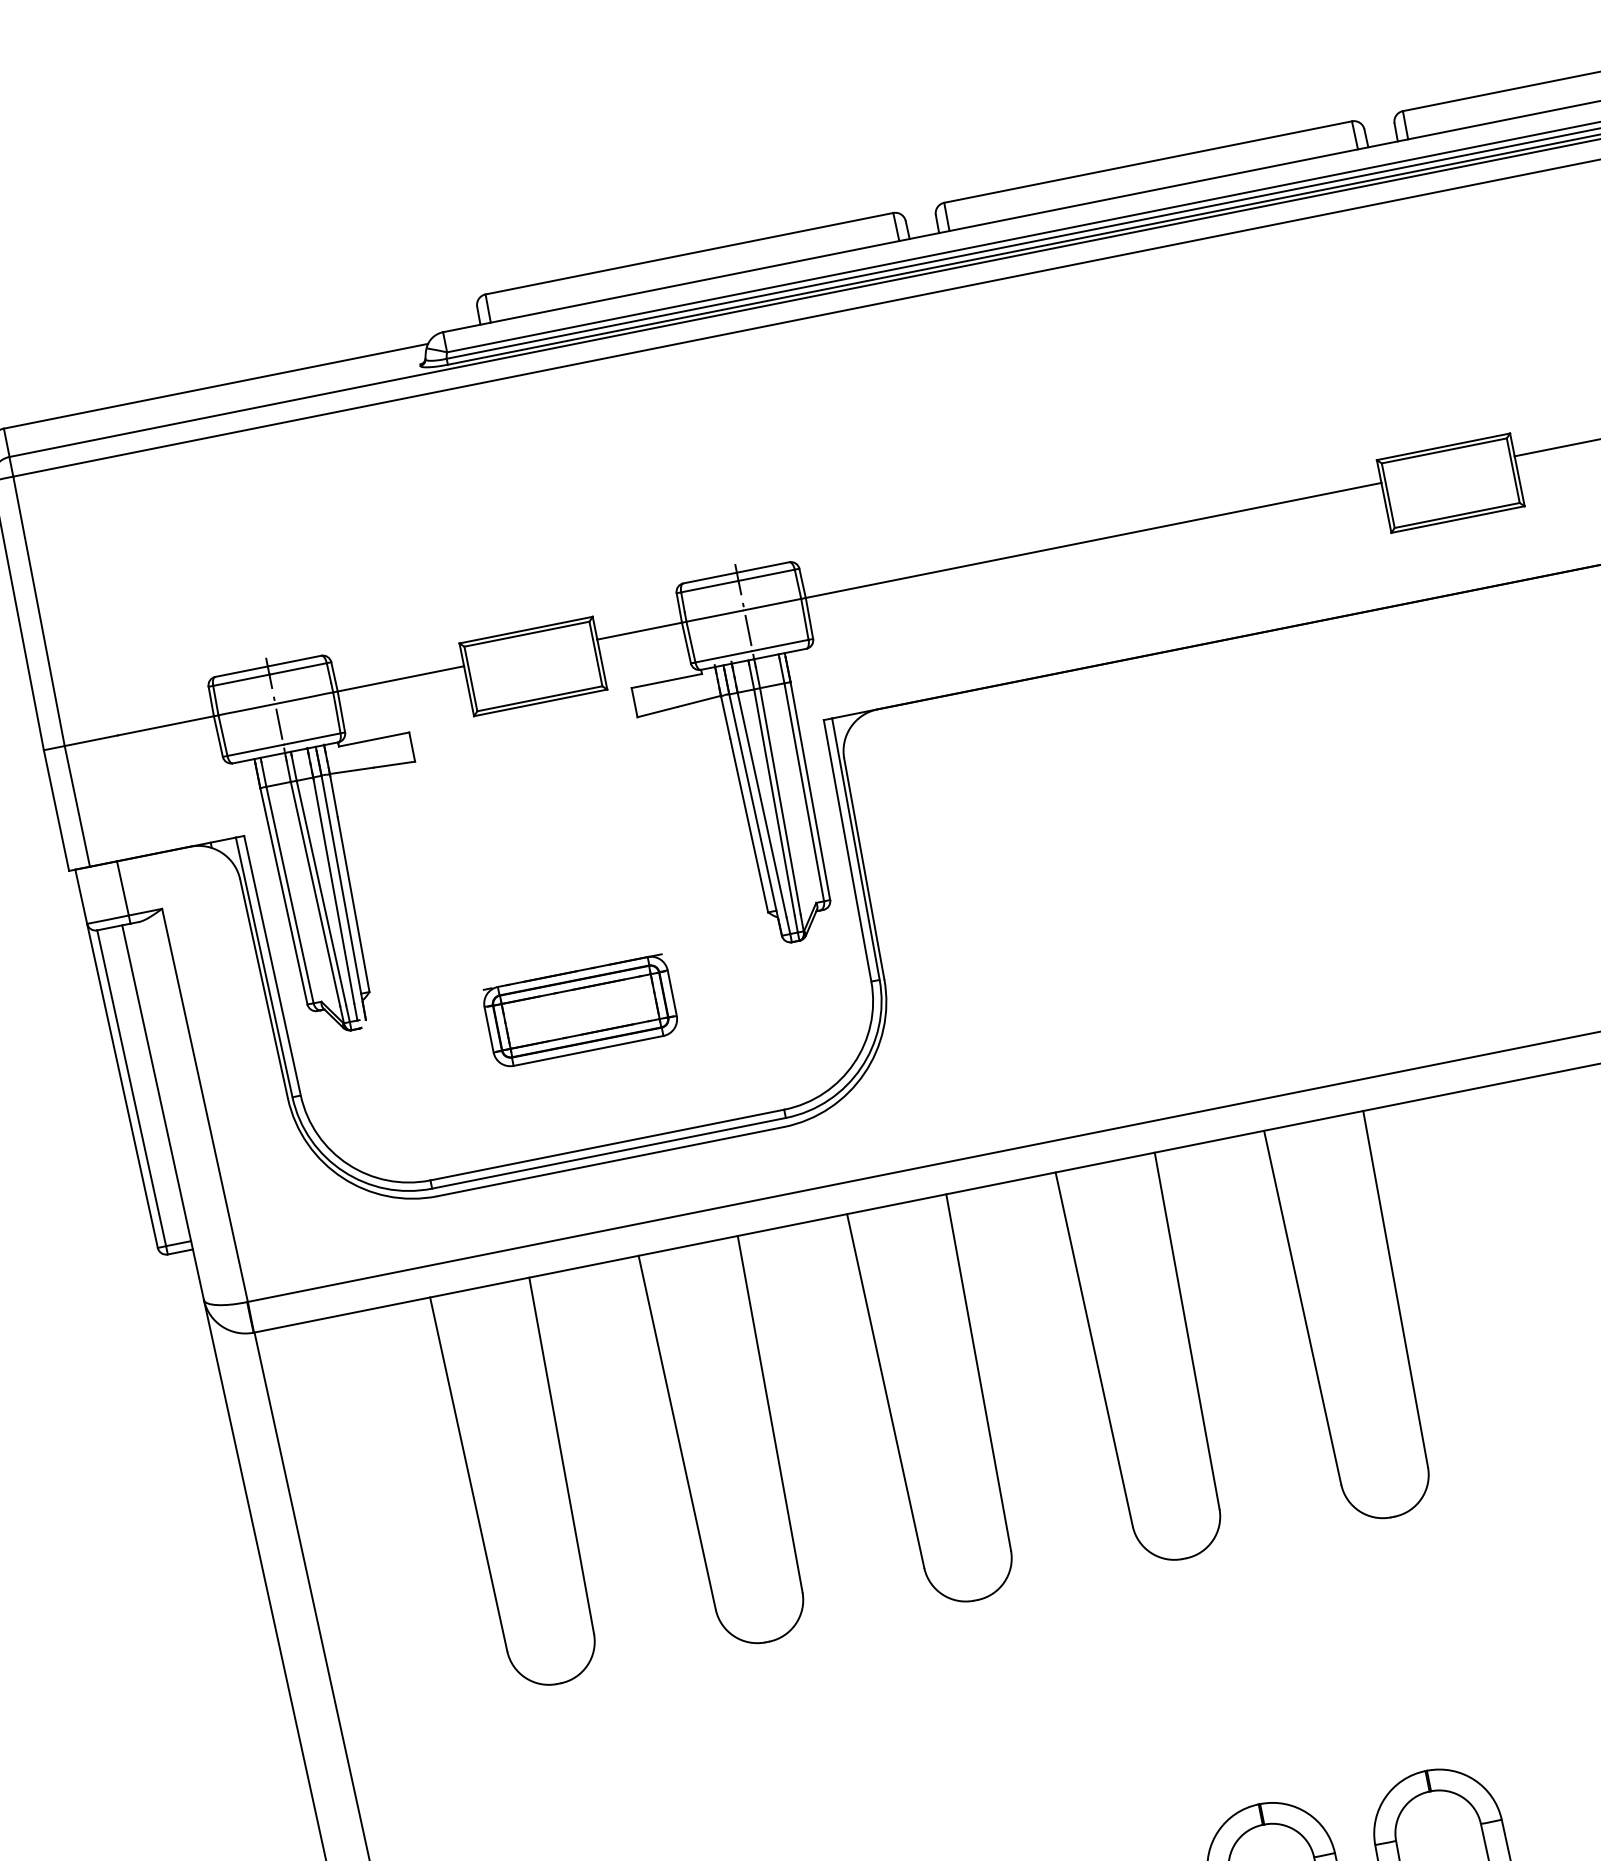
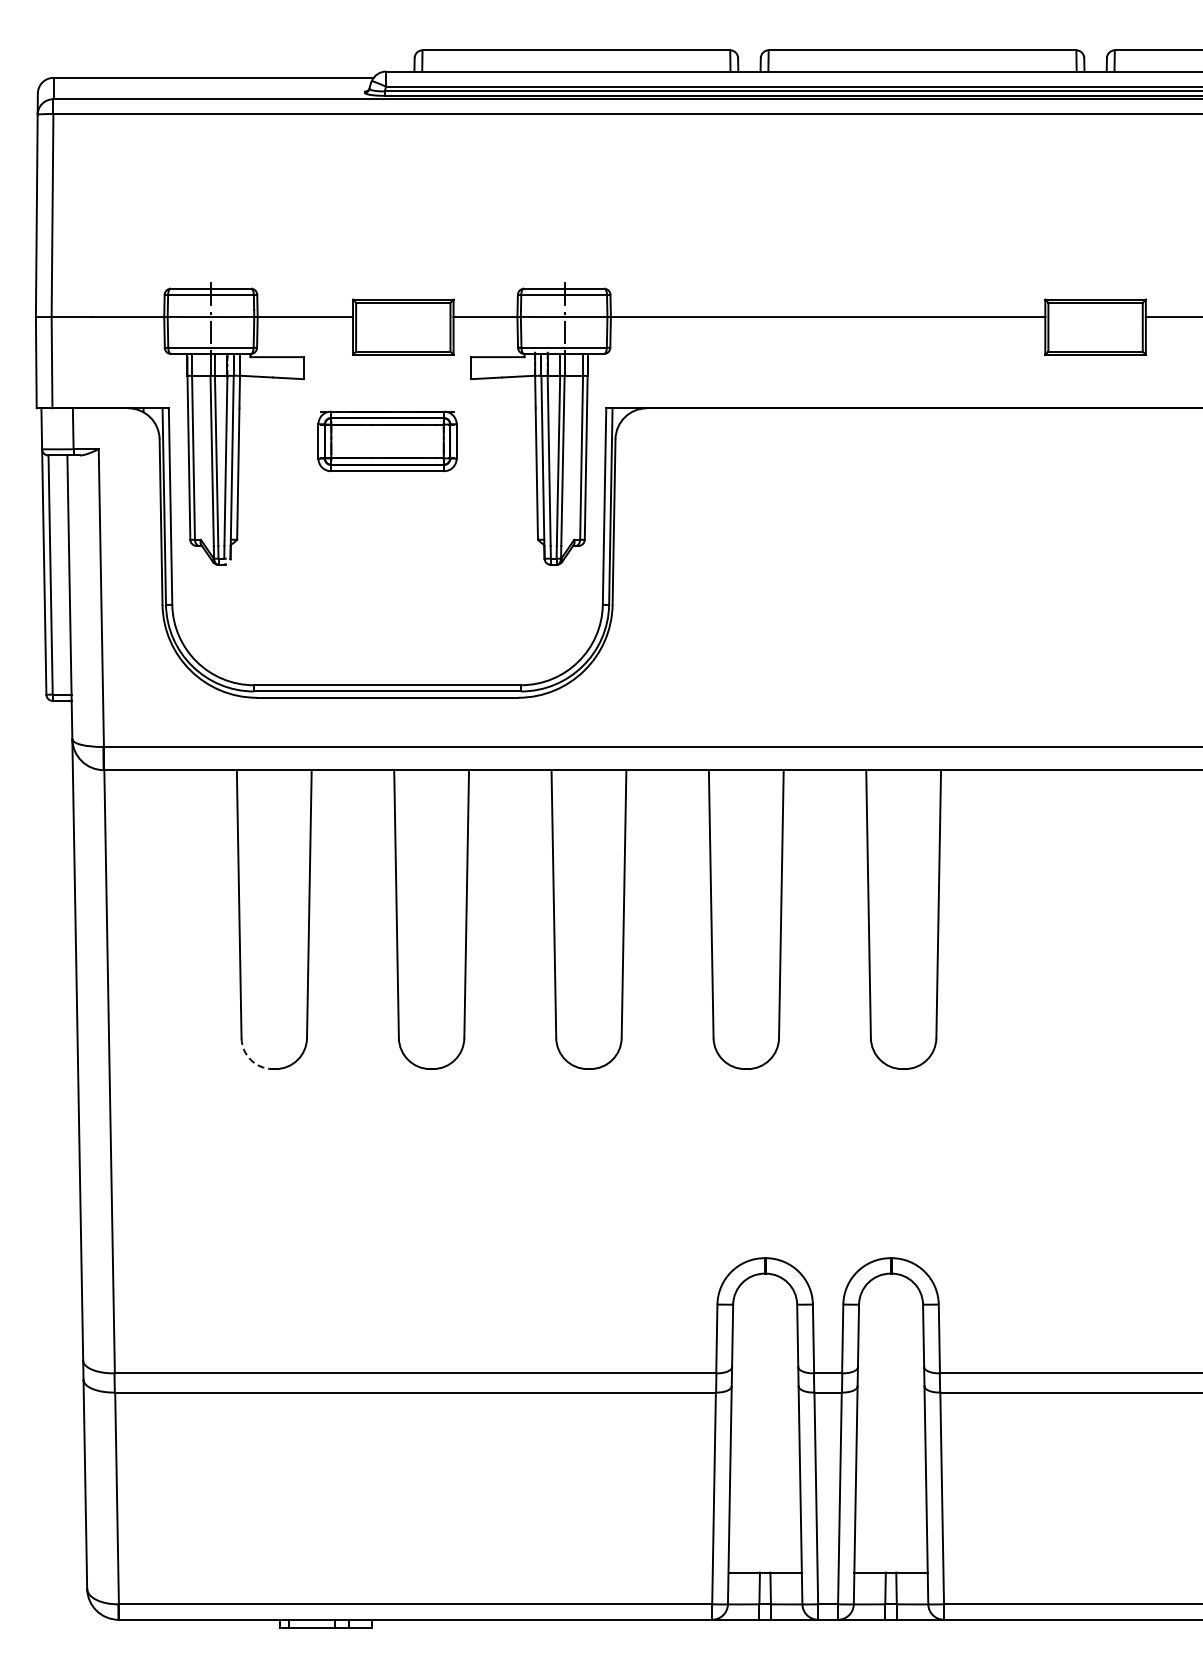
part: (580, 1011) -> (387, 441), moved
arc: (525, 1678) -> (250, 1060), solid -> dashed

